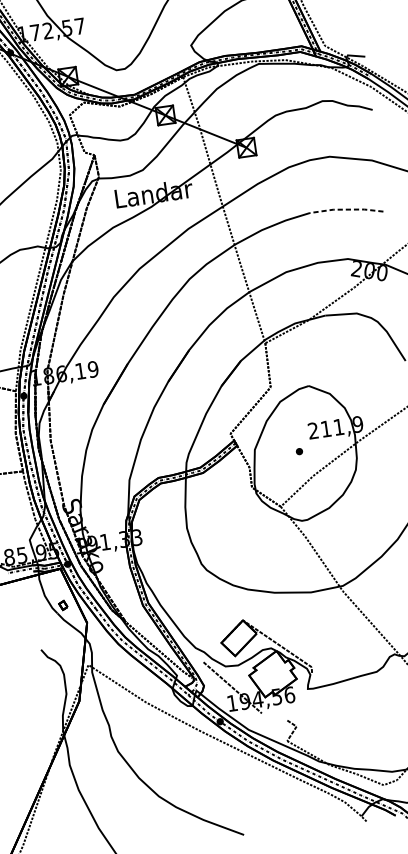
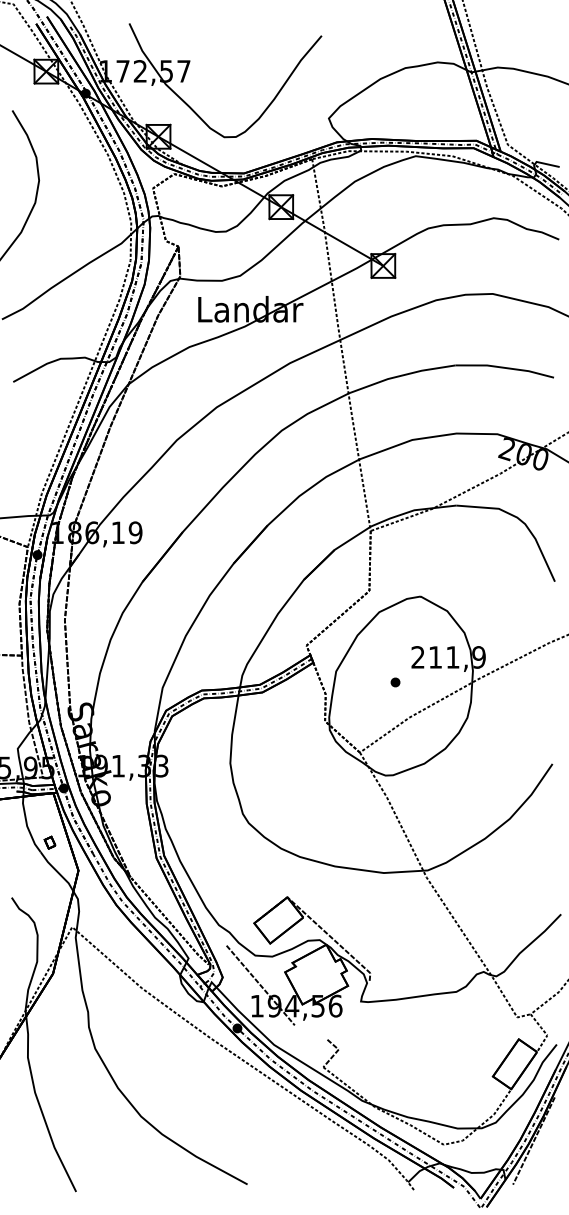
line: (346, 210) -> (505, 368), dashed -> solid

